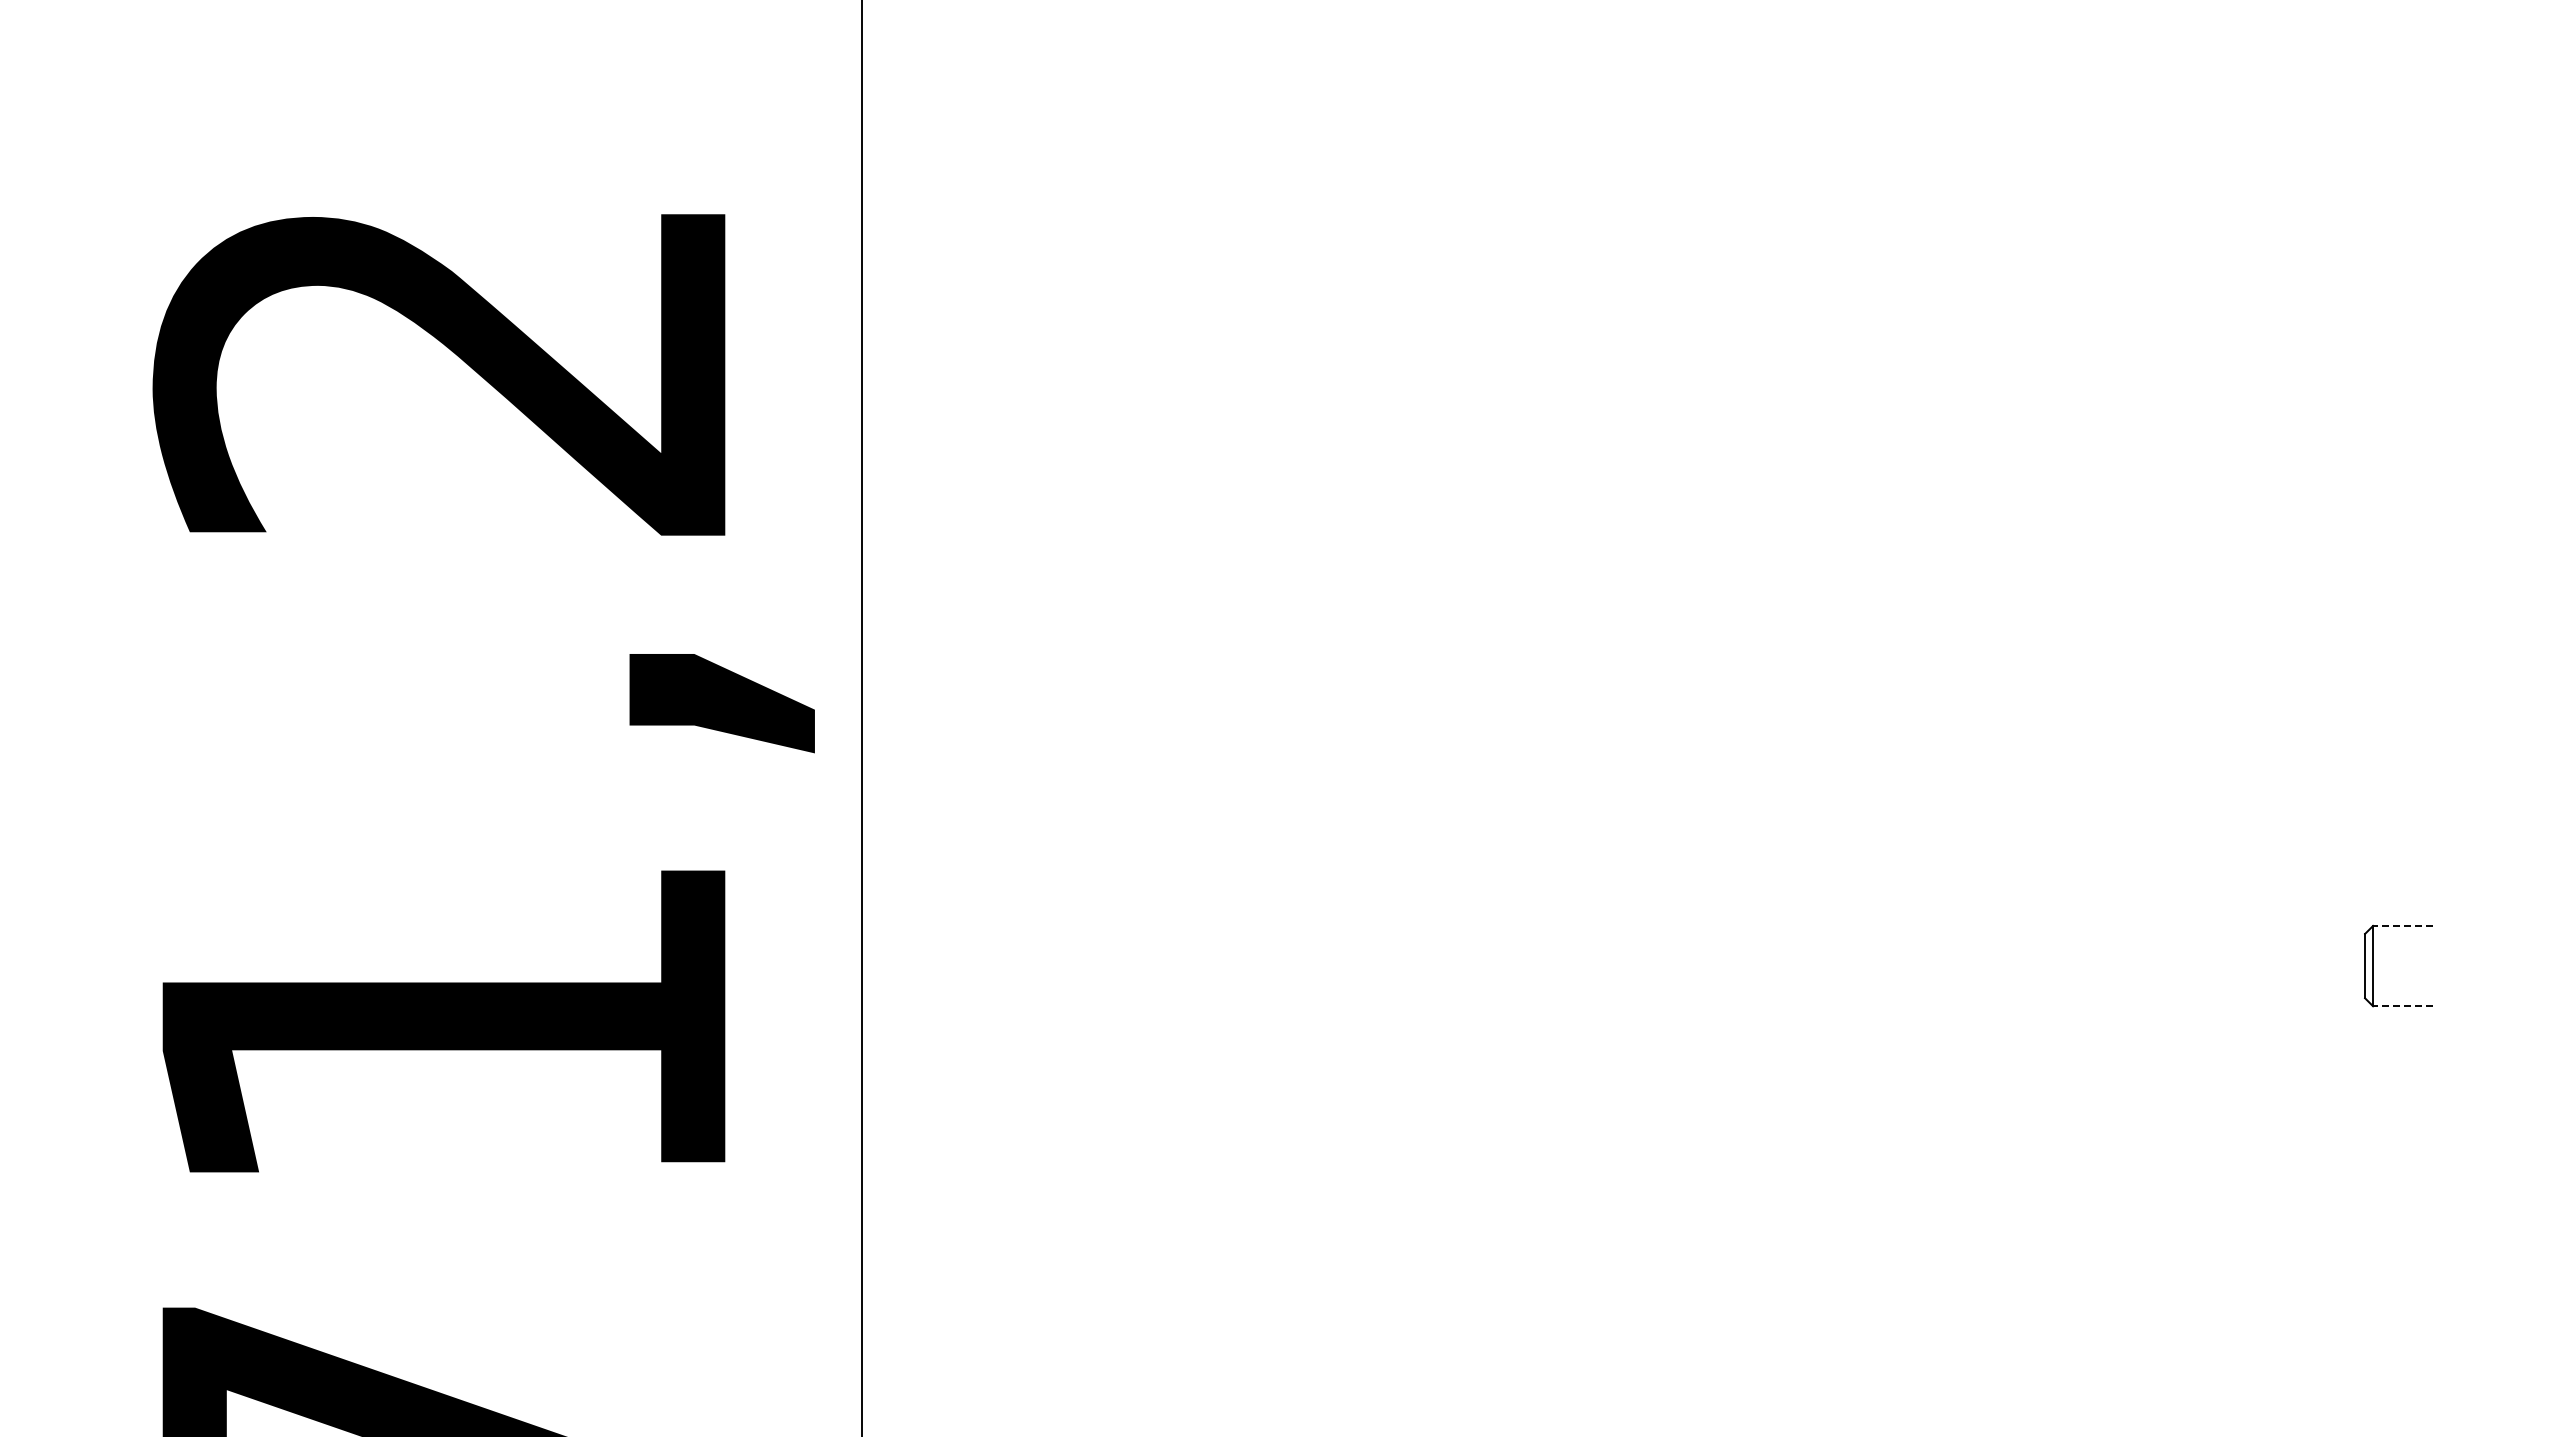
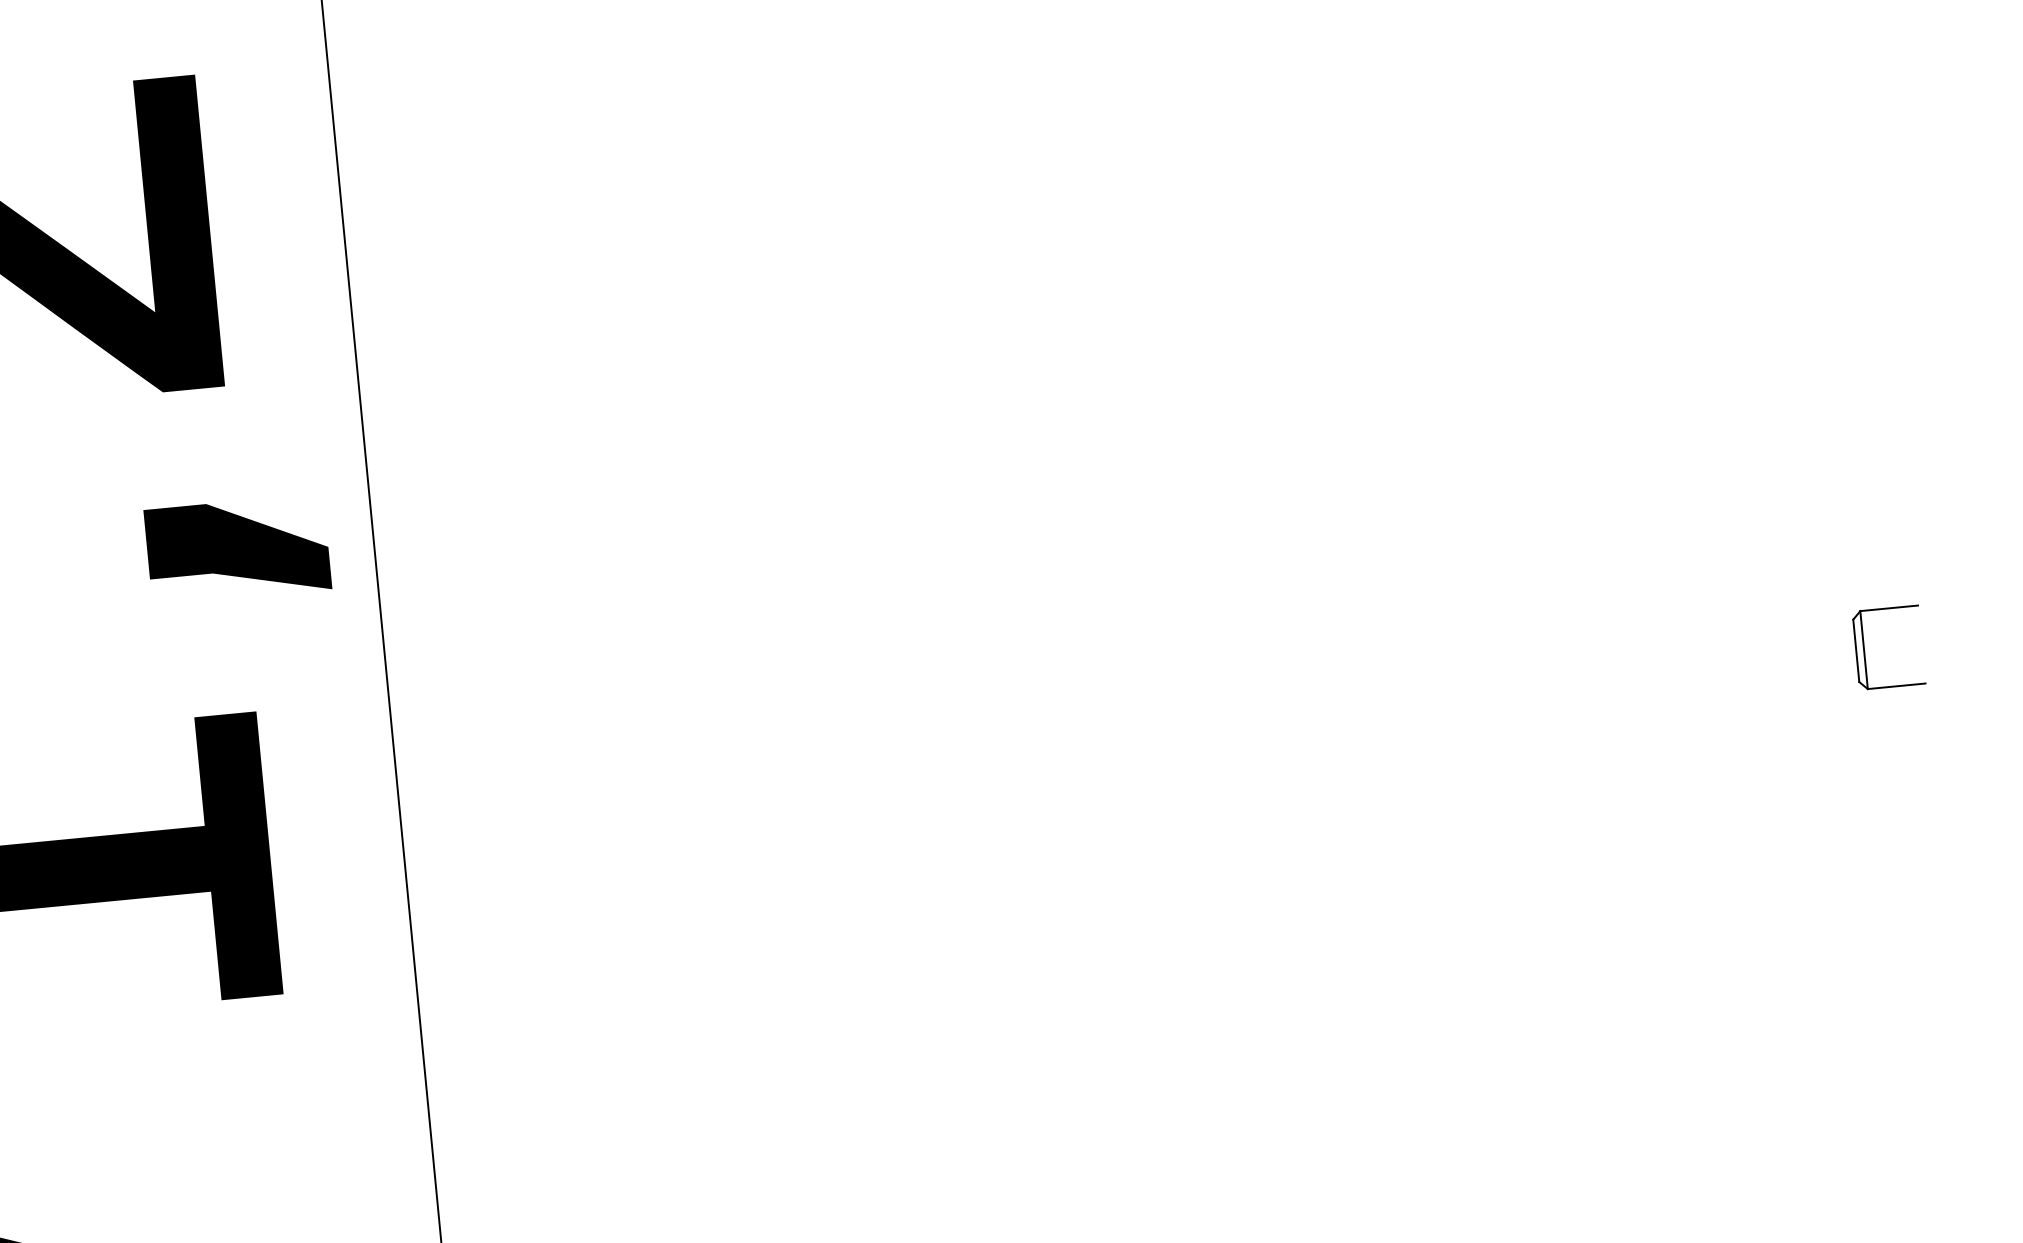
line: (2402, 925) -> (1888, 607), dashed -> solid
line: (2402, 1006) -> (1896, 686), dashed -> solid

